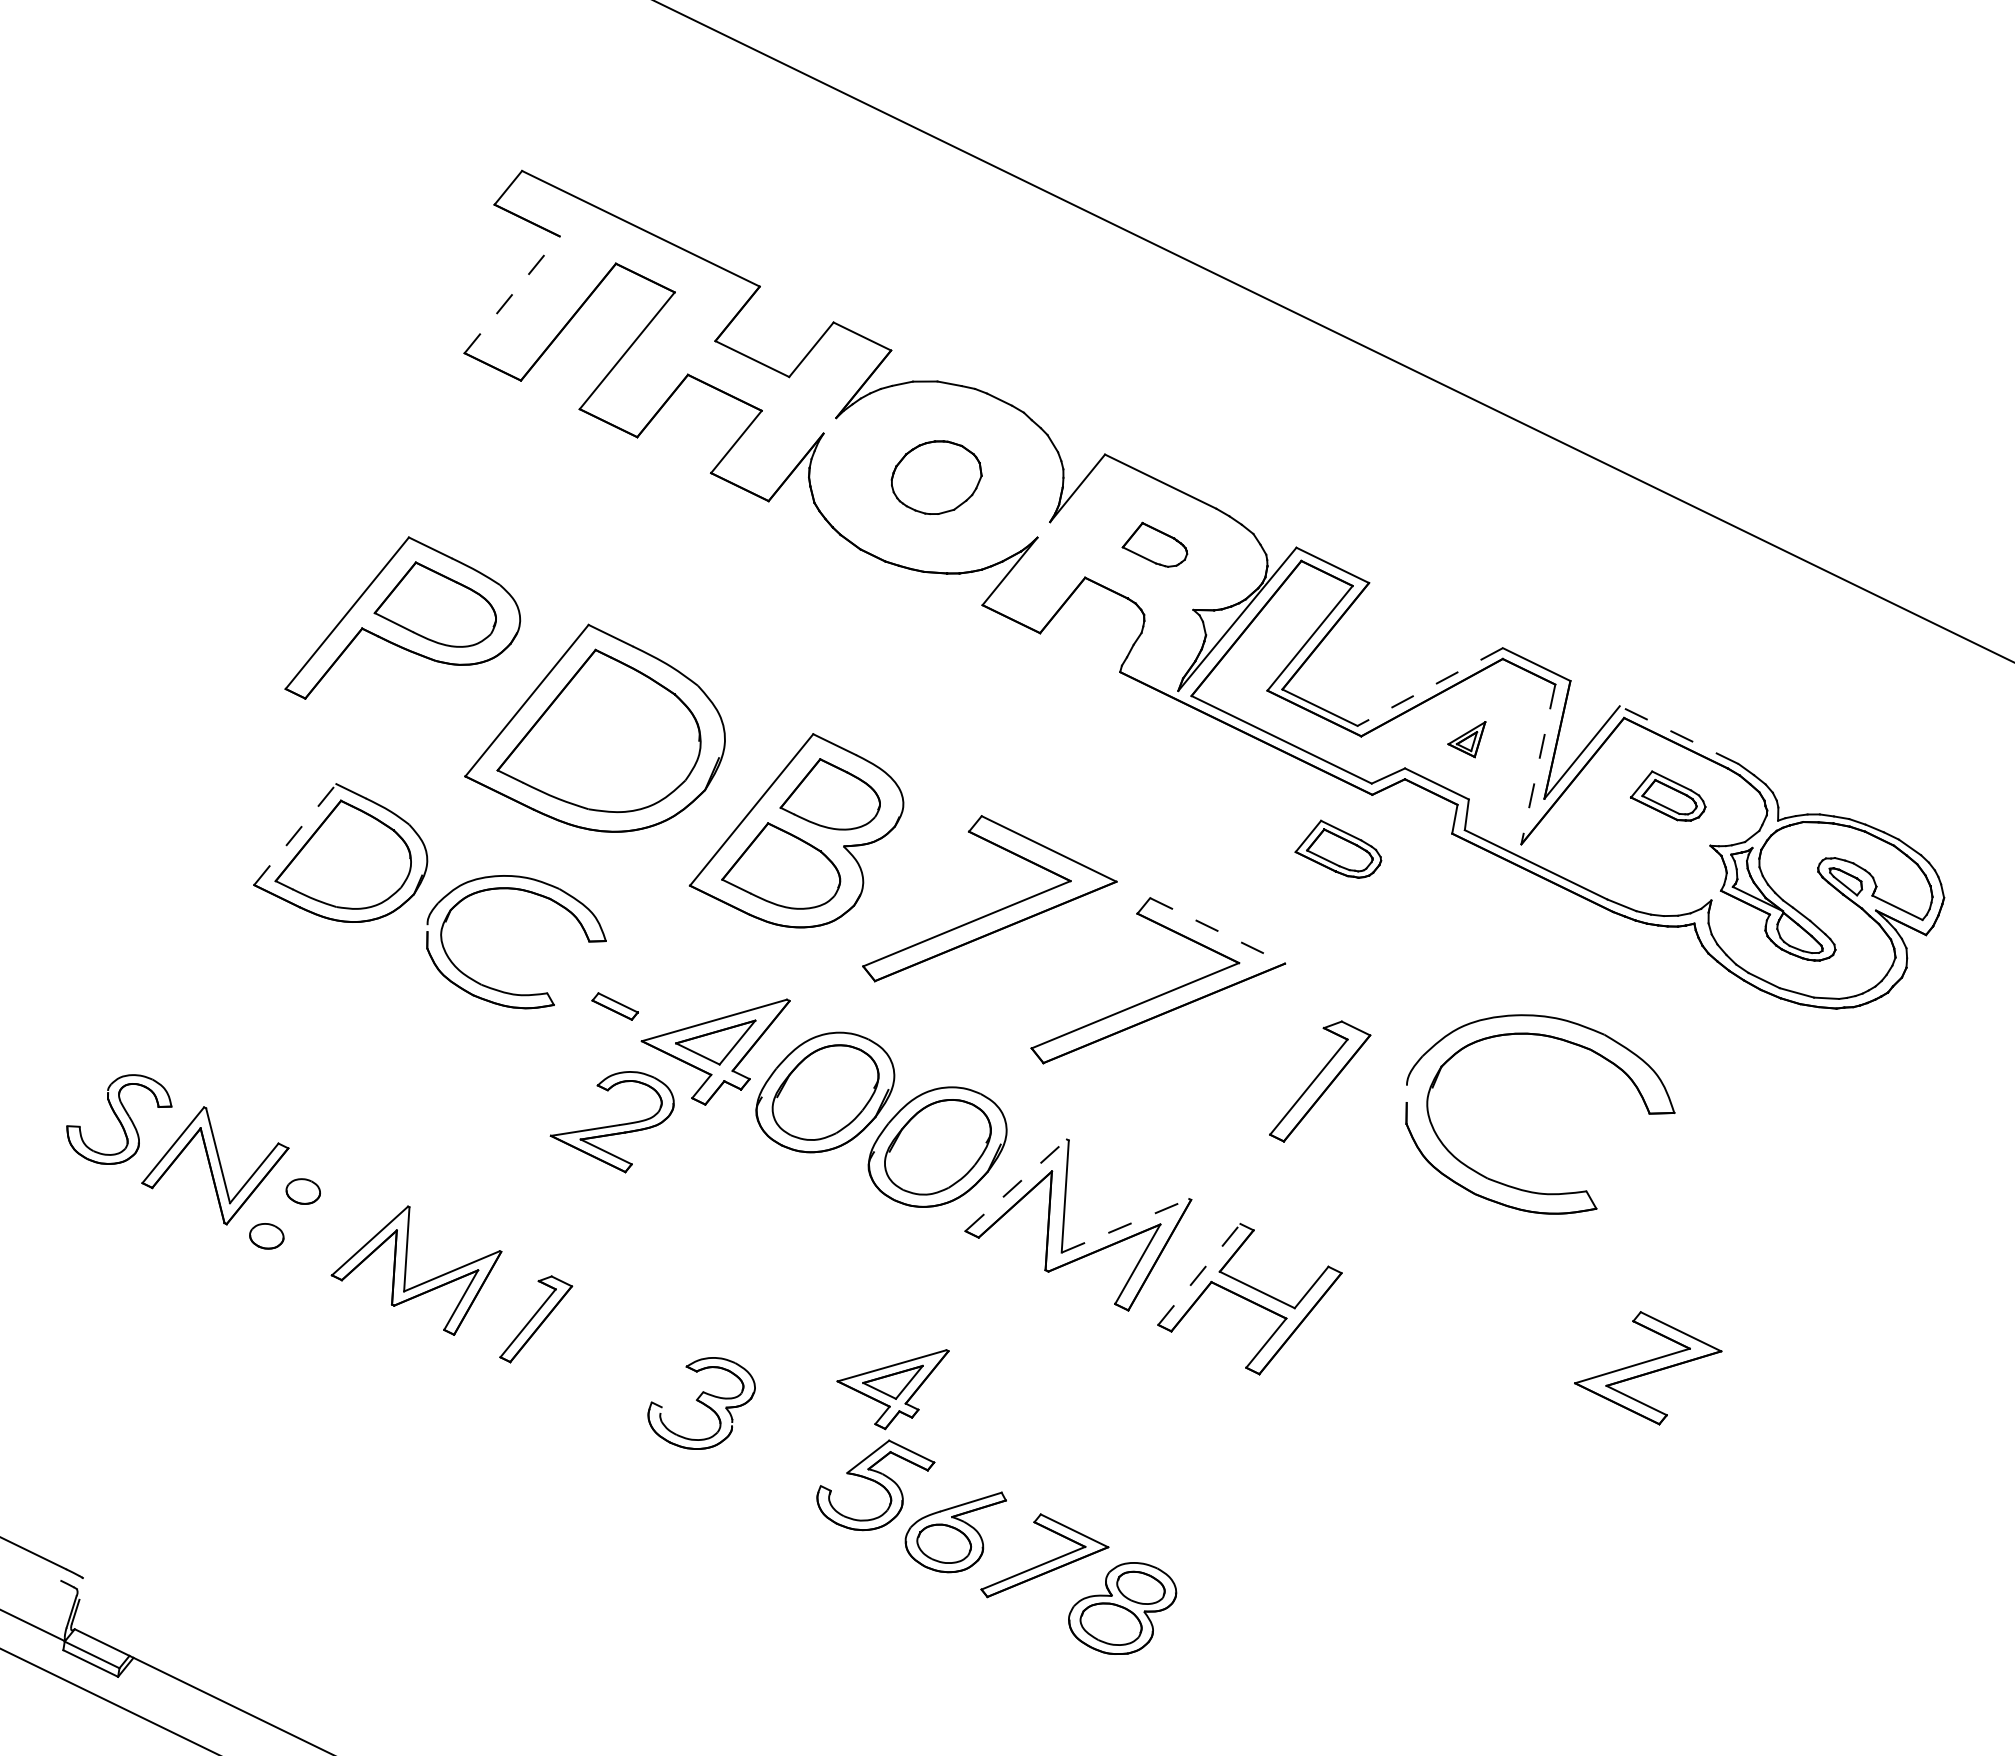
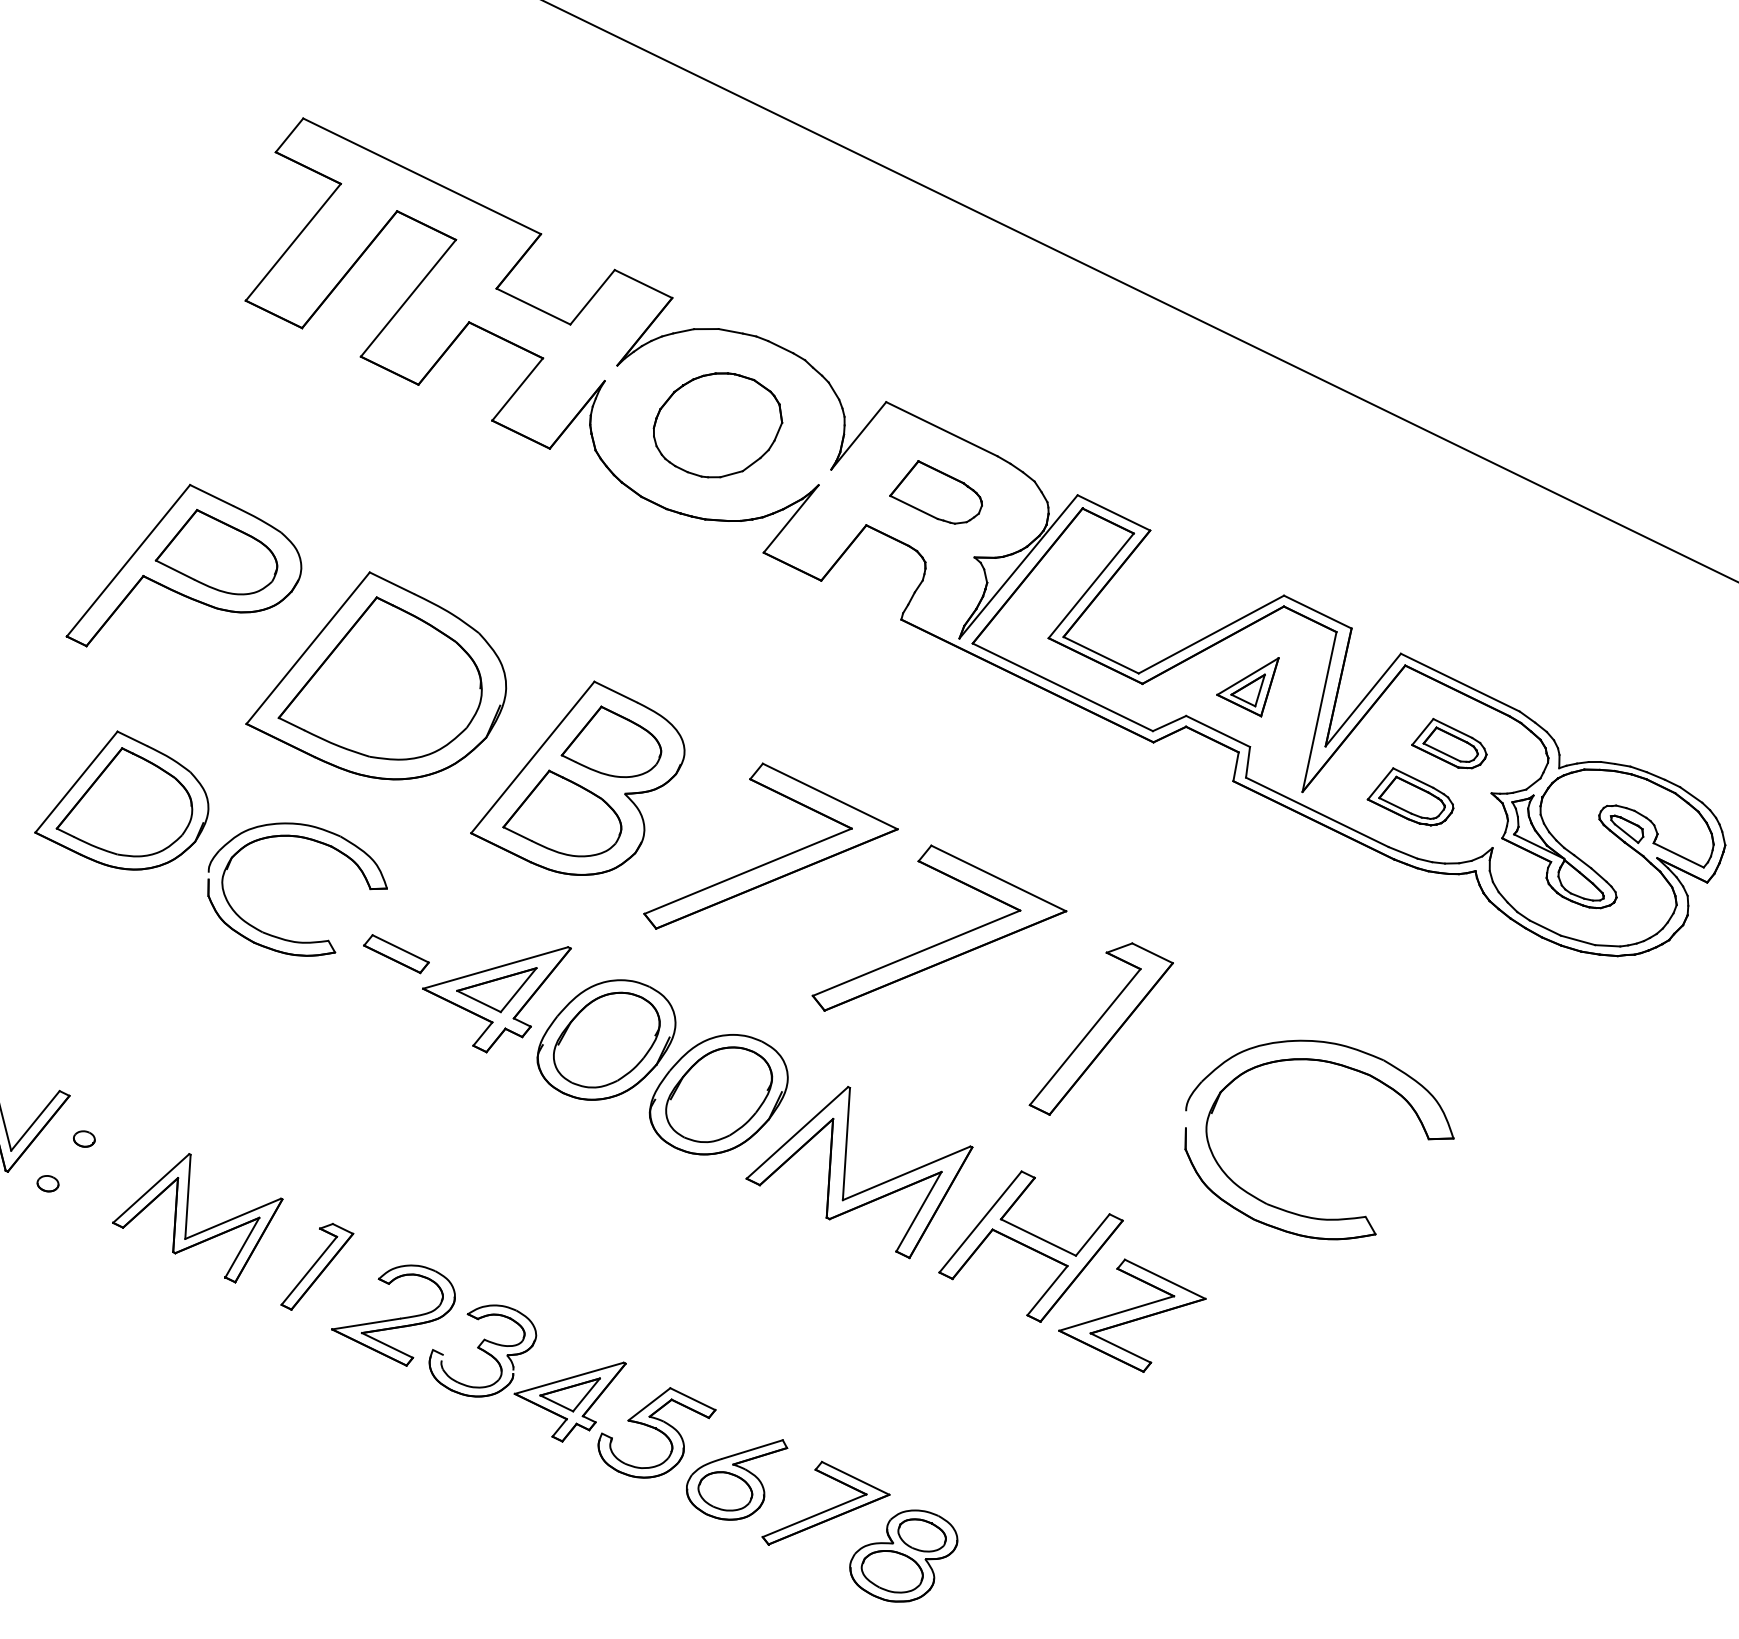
line: (512, 294) -> (293, 242), dashed -> solid
part: (936, 477) -> (717, 425), size x1.43
part: (1154, 544) -> (935, 492), size x1.43
line: (1429, 687) -> (1210, 635), dashed -> solid
line: (1678, 734) -> (1459, 682), dashed -> solid
part: (1466, 739) -> (1247, 687), size x1.67
line: (1538, 764) -> (1319, 712), dashed -> solid
line: (295, 834) -> (76, 782), dashed -> solid
part: (1338, 848) -> (1410, 796), moved
line: (1217, 930) -> (998, 878), dashed -> solid
part: (614, 1006) -> (395, 954), size x1.43
part: (1563, 1041) -> (1342, 1067), moved
part: (1319, 1081) -> (1100, 1029), size x1.43
part: (611, 1122) -> (392, 1316), moved
line: (1016, 1185) -> (797, 1133), dashed -> solid
part: (302, 1191) -> (83, 1139), size x0.62
line: (1125, 1225) -> (906, 1173), dashed -> solid
part: (266, 1235) -> (47, 1183), size x0.62
line: (1199, 1274) -> (980, 1222), dashed -> solid
part: (1648, 1368) -> (1132, 1316), moved
part: (892, 1389) -> (569, 1402), moved

